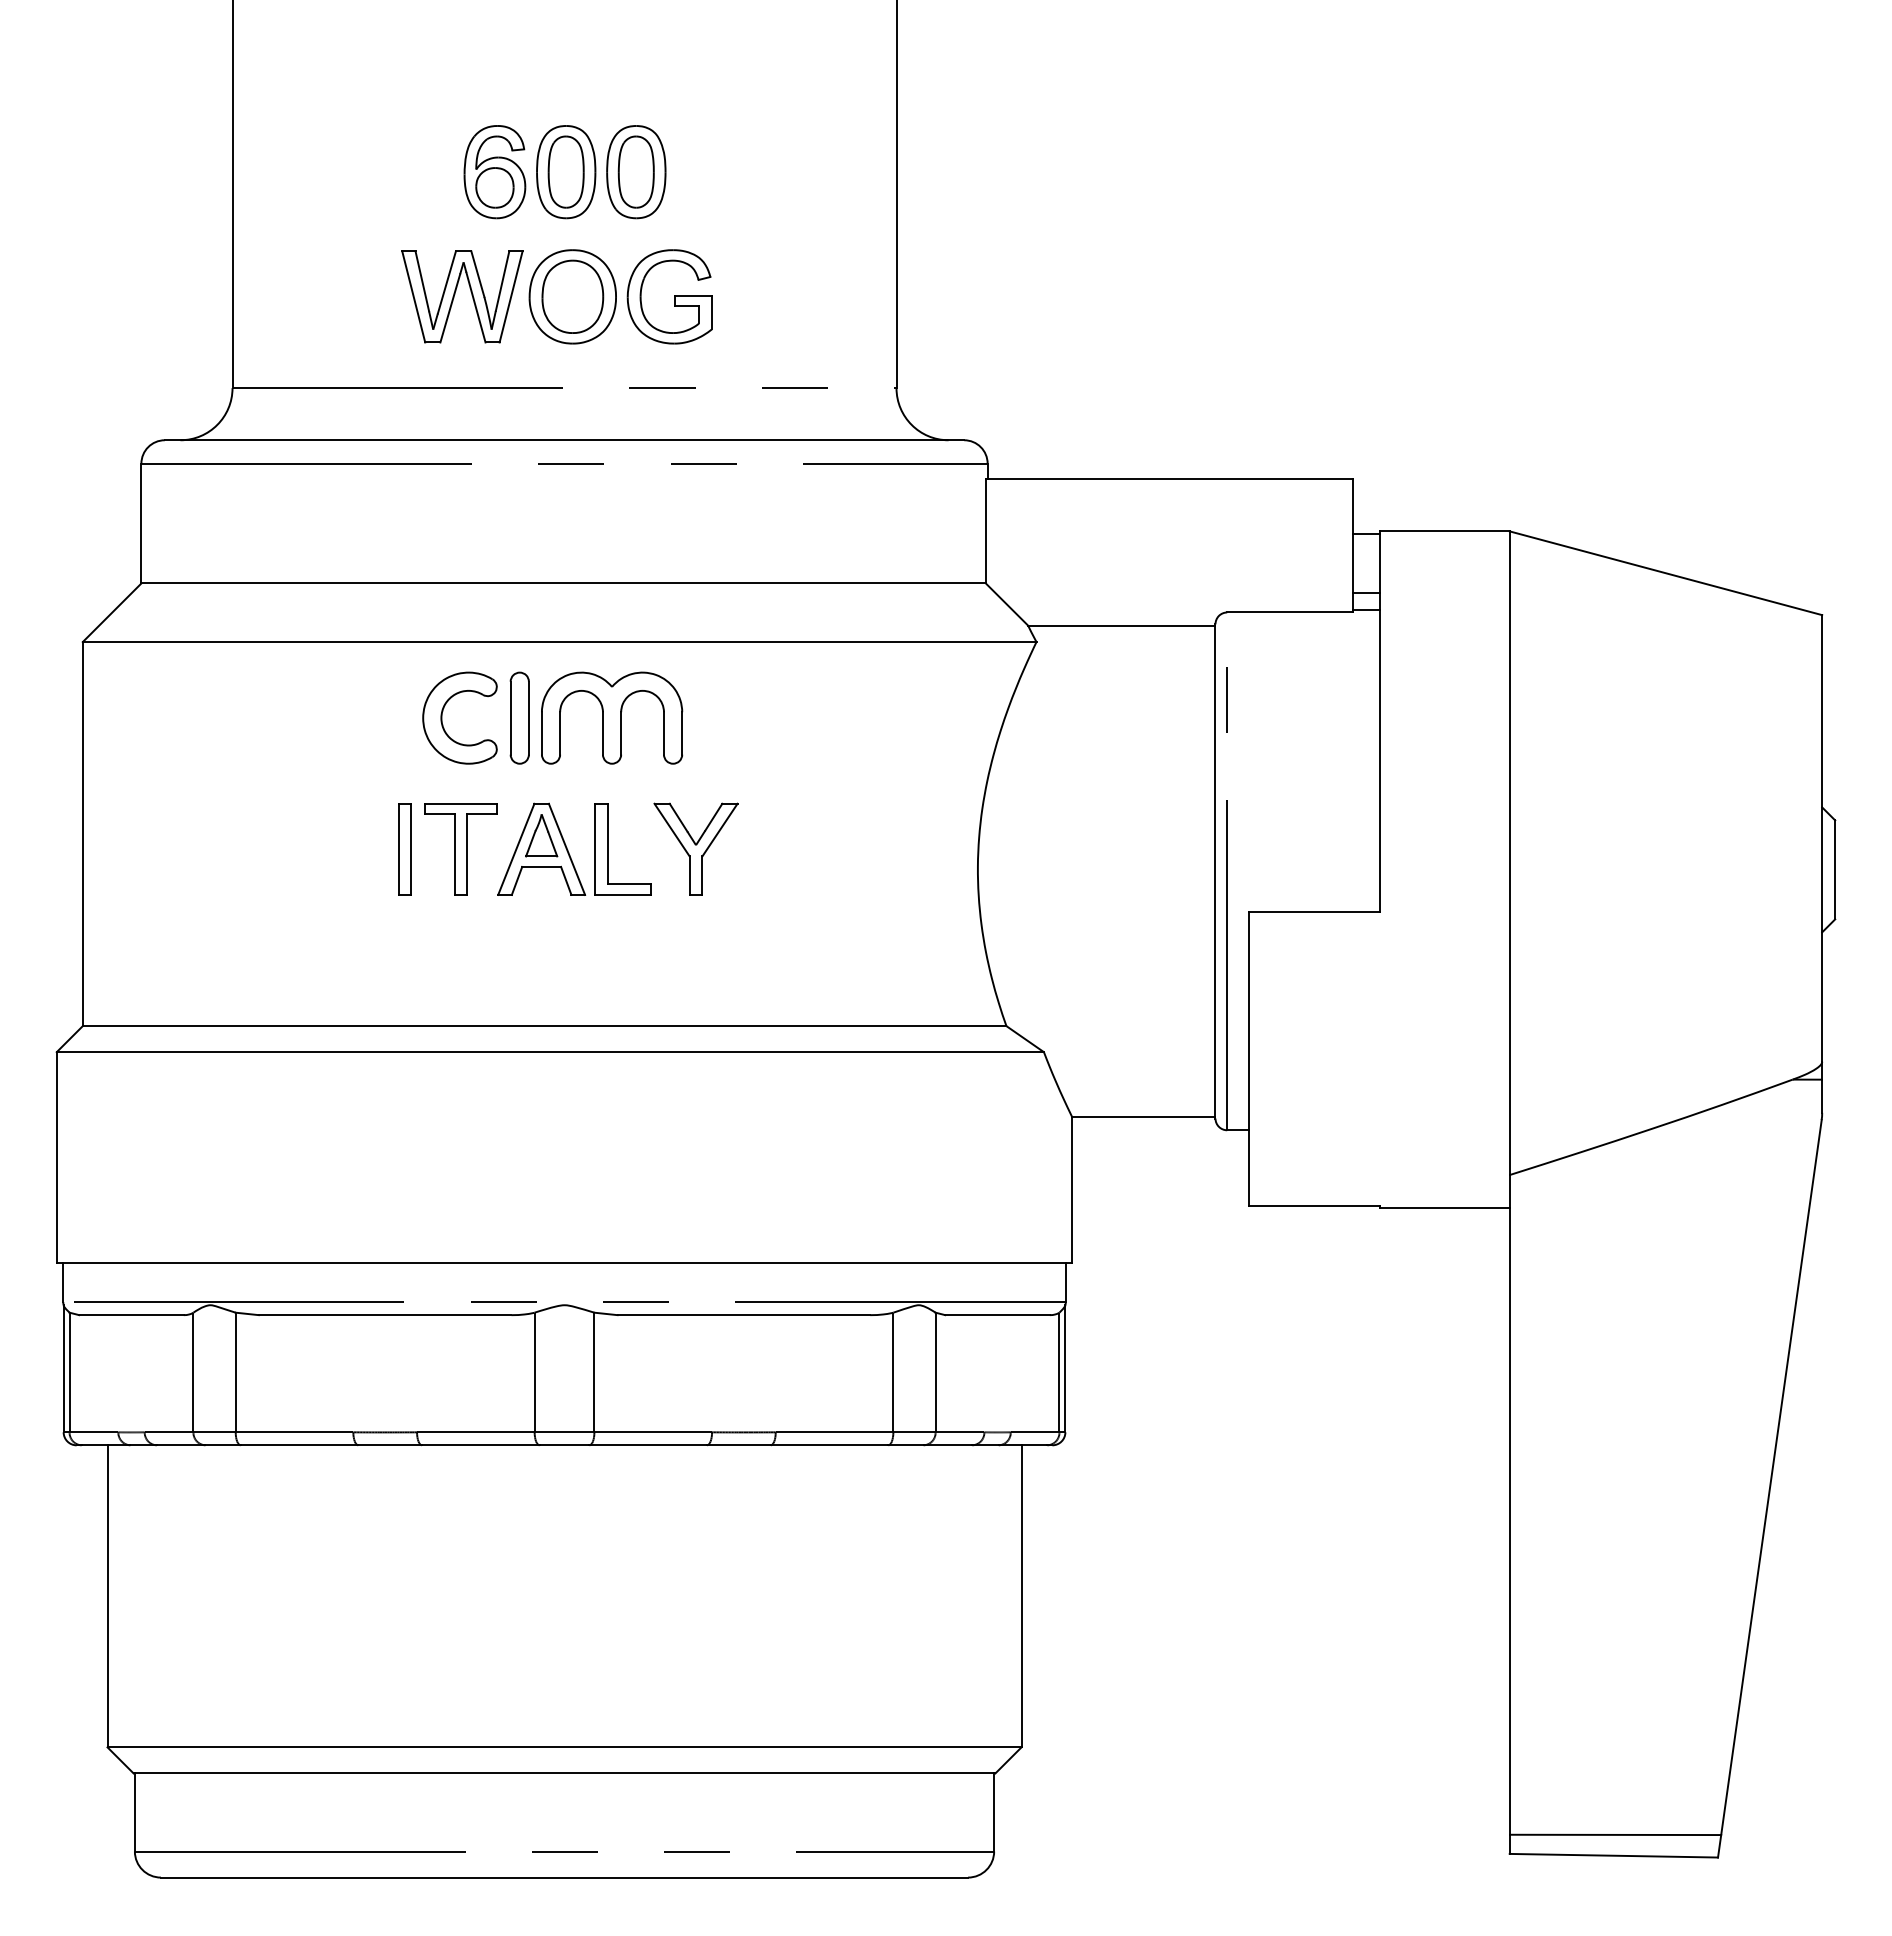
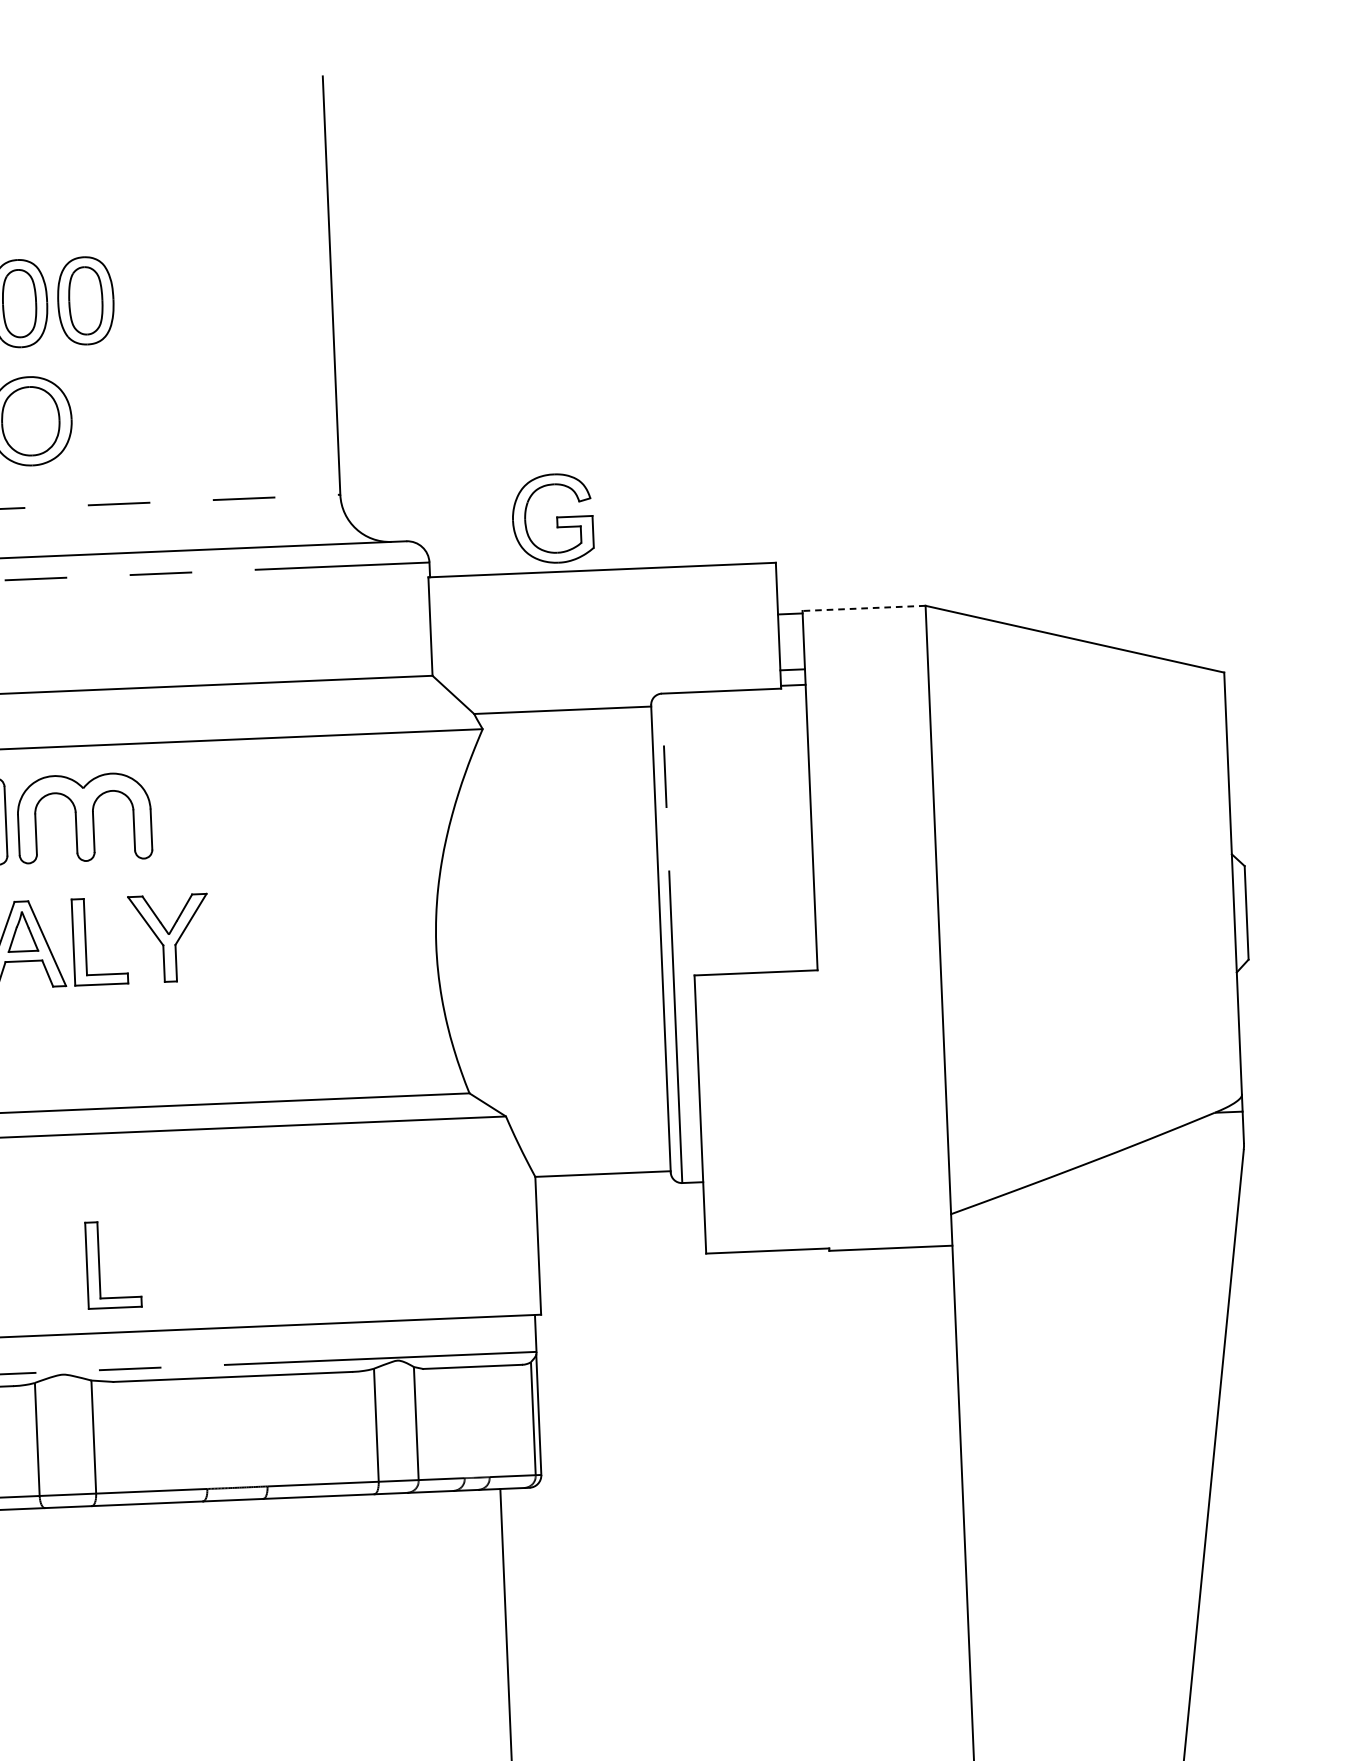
part: (669, 296) -> (552, 518), moved
line: (1444, 531) -> (863, 608), solid -> dashed
part: (608, 1191) -> (99, 1265), added

